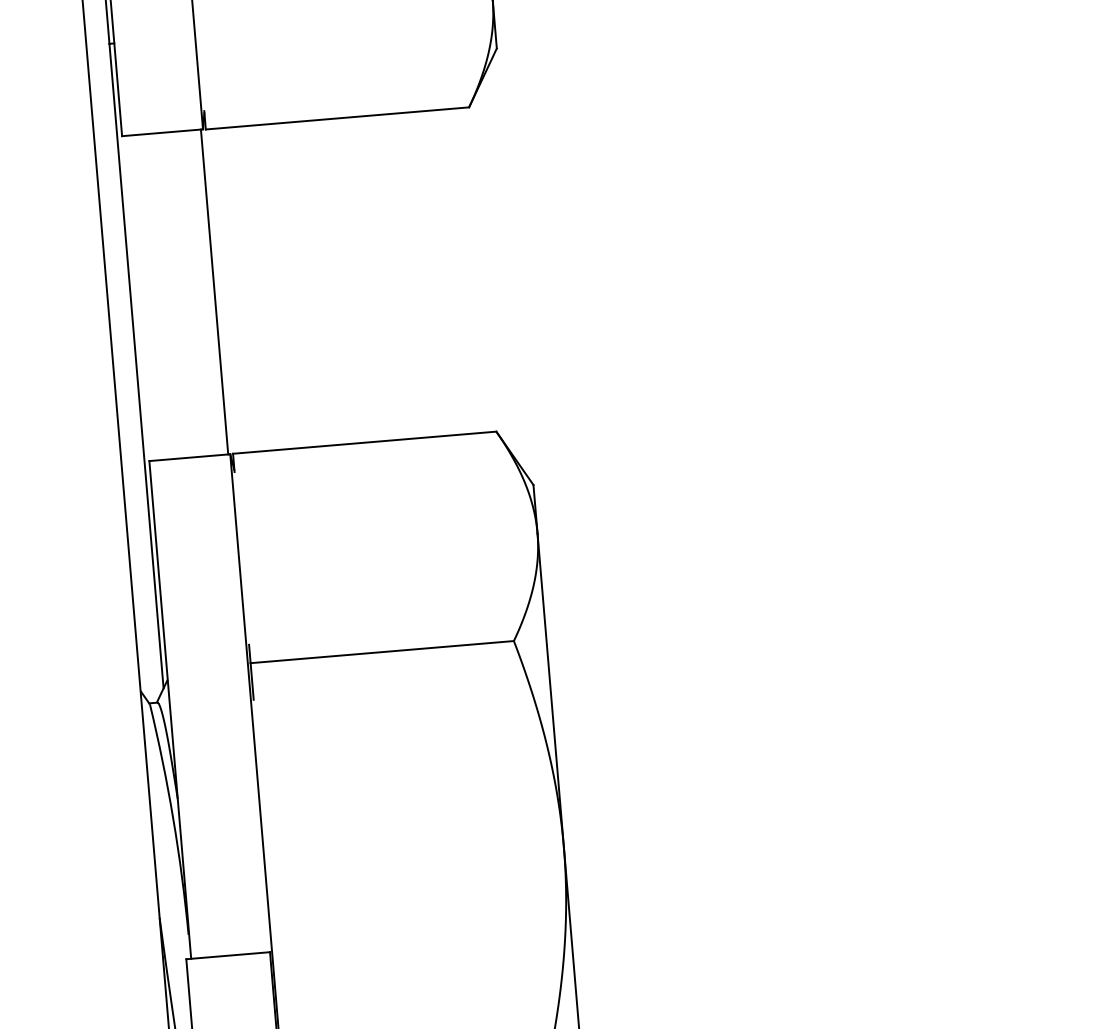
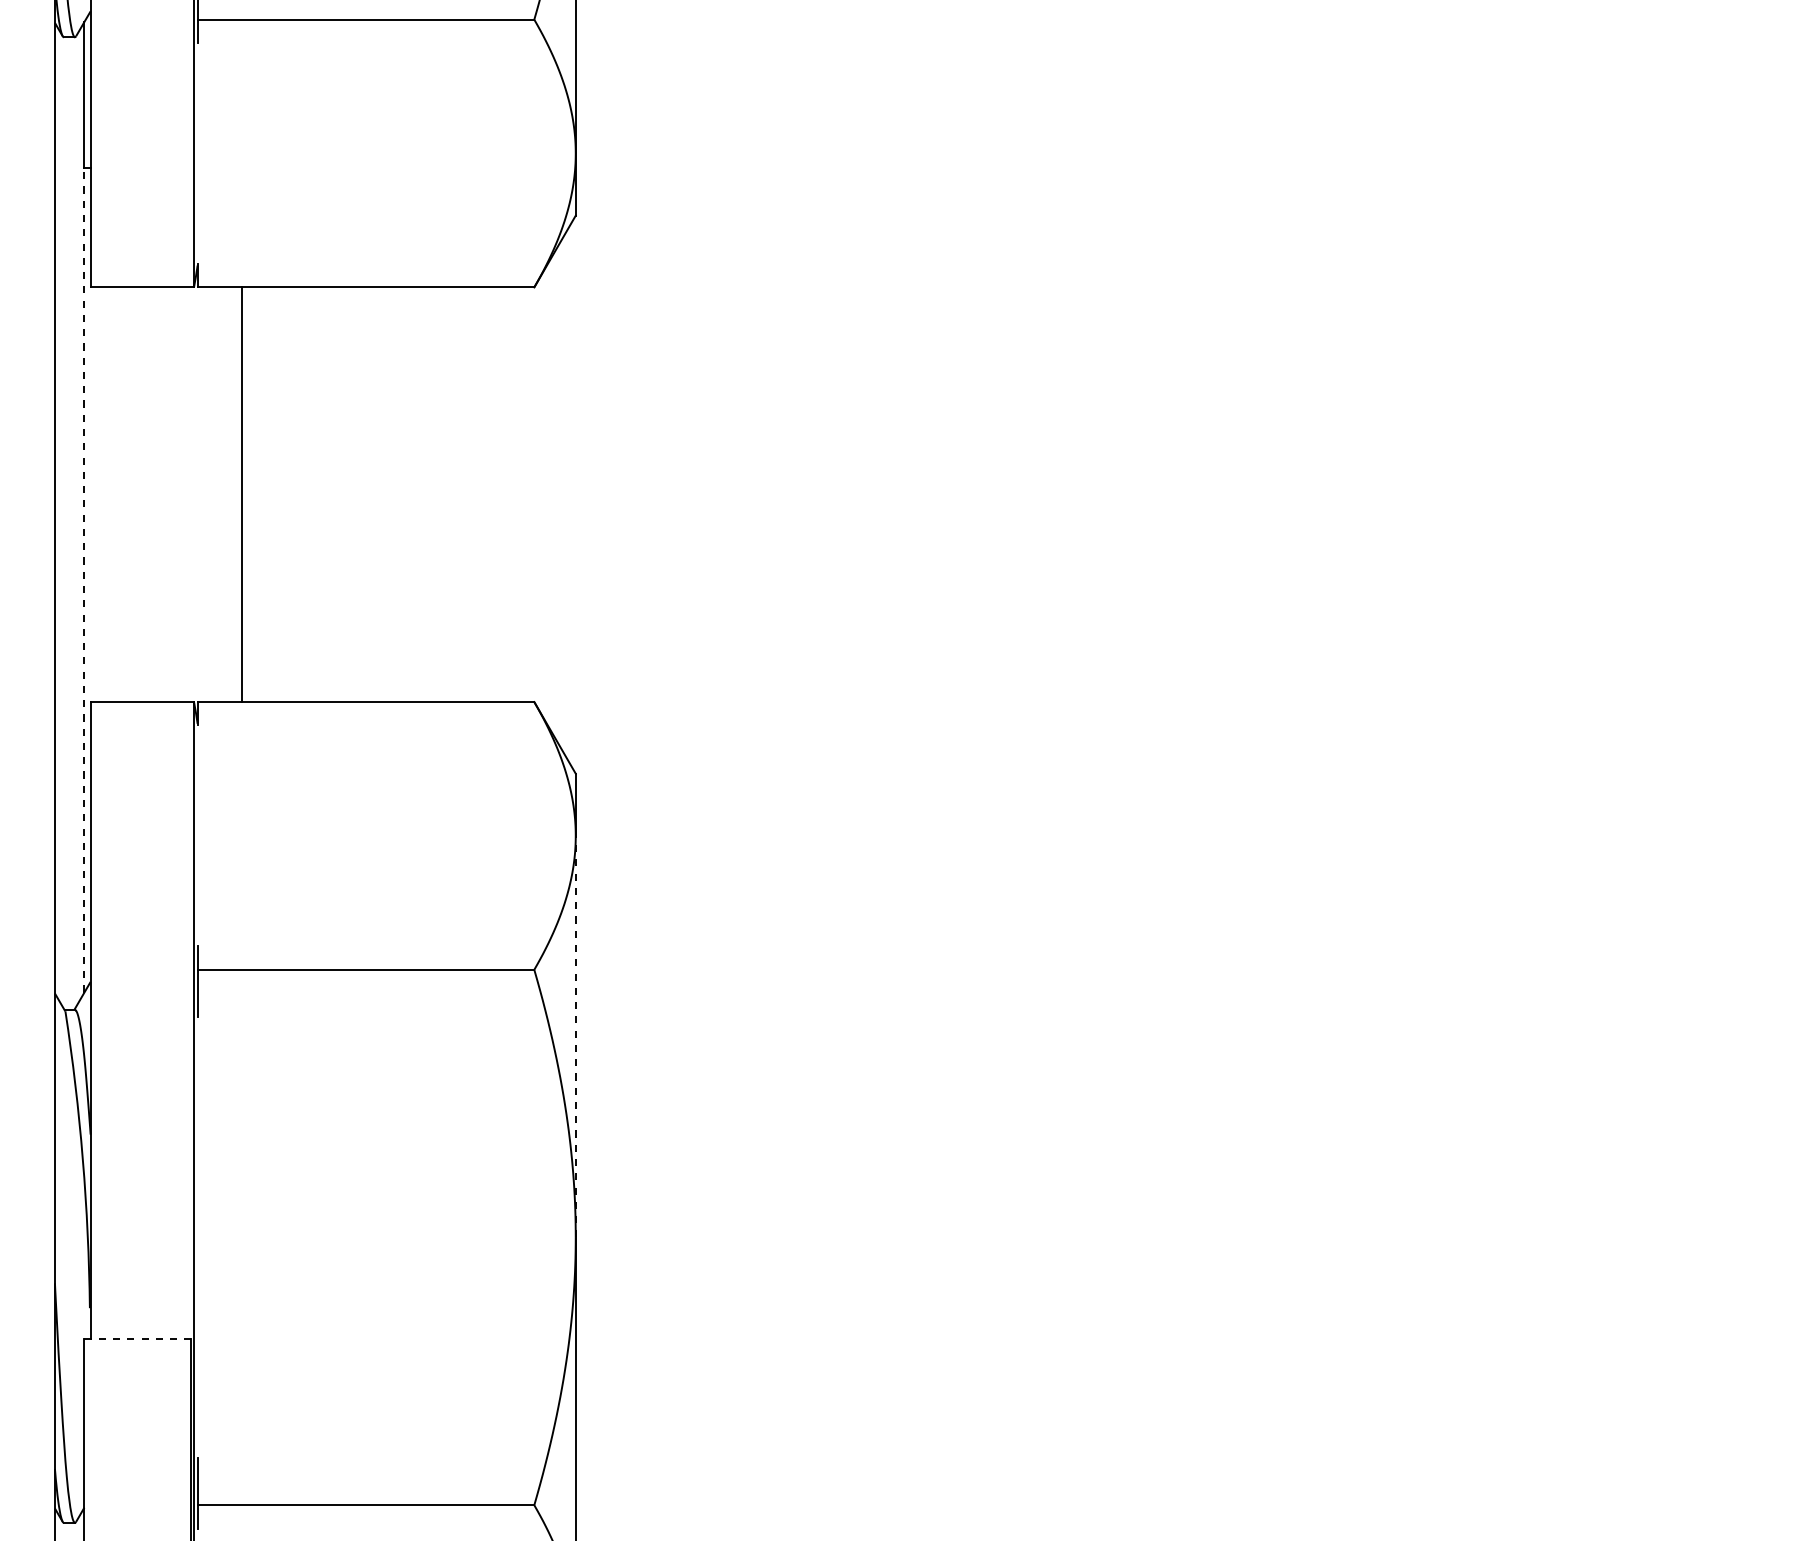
line: (214, 291) -> (242, 494), moved
line: (136, 366) -> (84, 580), solid -> dashed
line: (550, 690) -> (575, 1036), solid -> dashed
line: (227, 955) -> (137, 1338), solid -> dashed

